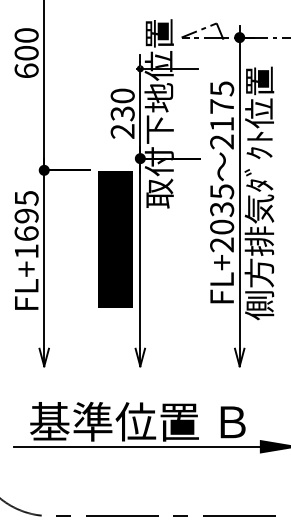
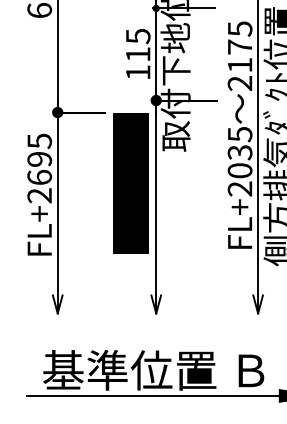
text: (122, 113) -> (137, 54), 230 -> 115
text: (26, 251) -> (39, 195), FL+1695 -> FL+2695

